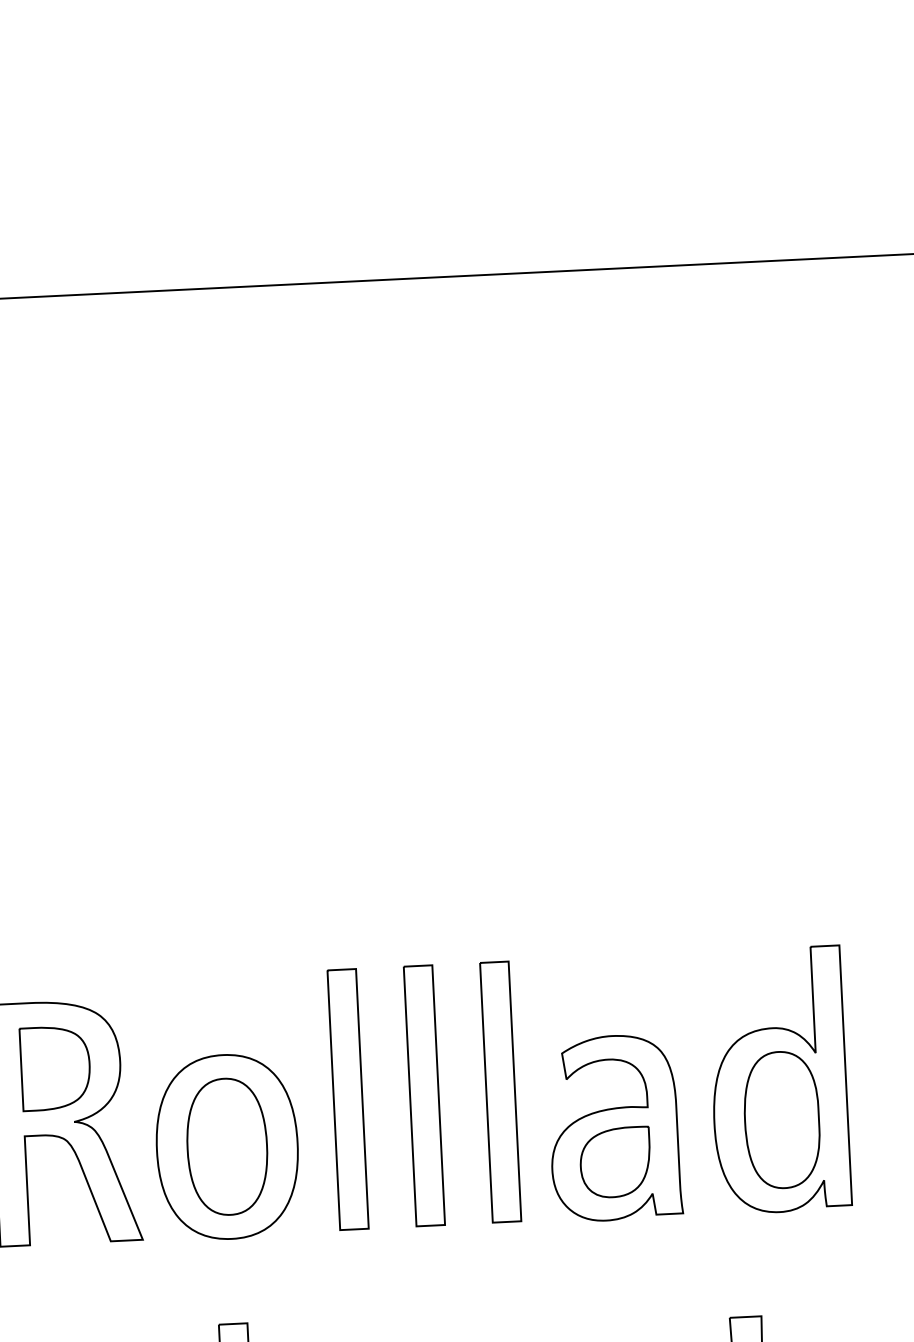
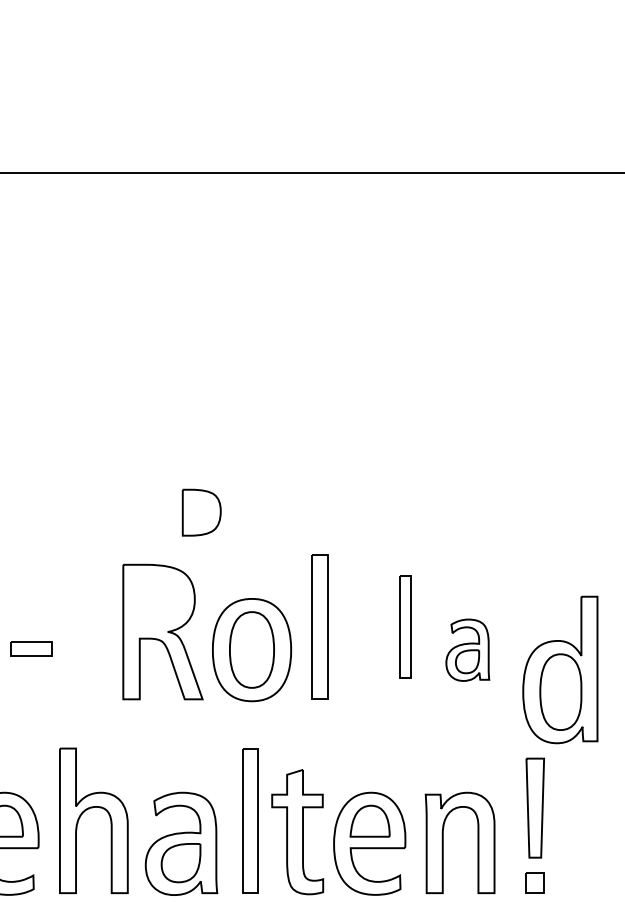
part: (55, 1067) -> (201, 512), moved
part: (779, 1079) -> (560, 669), moved
part: (499, 1091) -> (404, 626), size x0.7
part: (423, 1094) -> (362, 626), removed
part: (614, 1128) -> (467, 650), size x0.6

